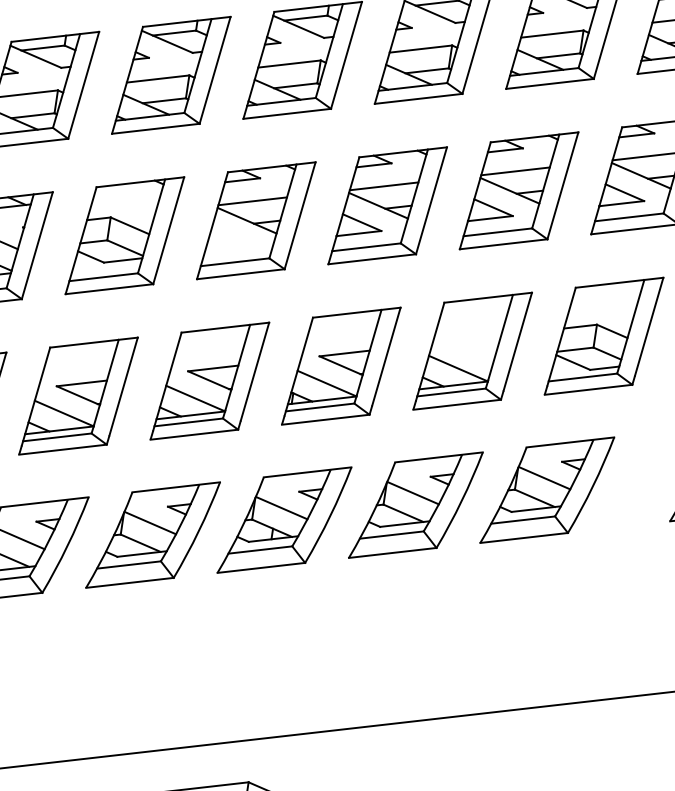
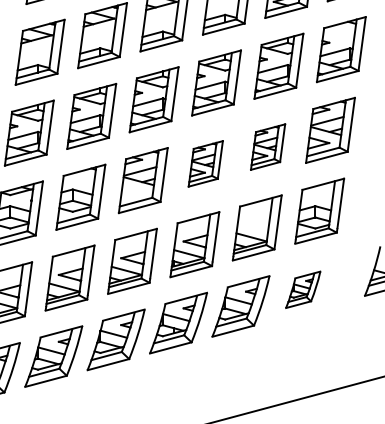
part: (518, 189) -> (267, 146), size x0.7
part: (387, 204) -> (205, 163), size x0.7
part: (545, 489) -> (302, 289), size x0.6

